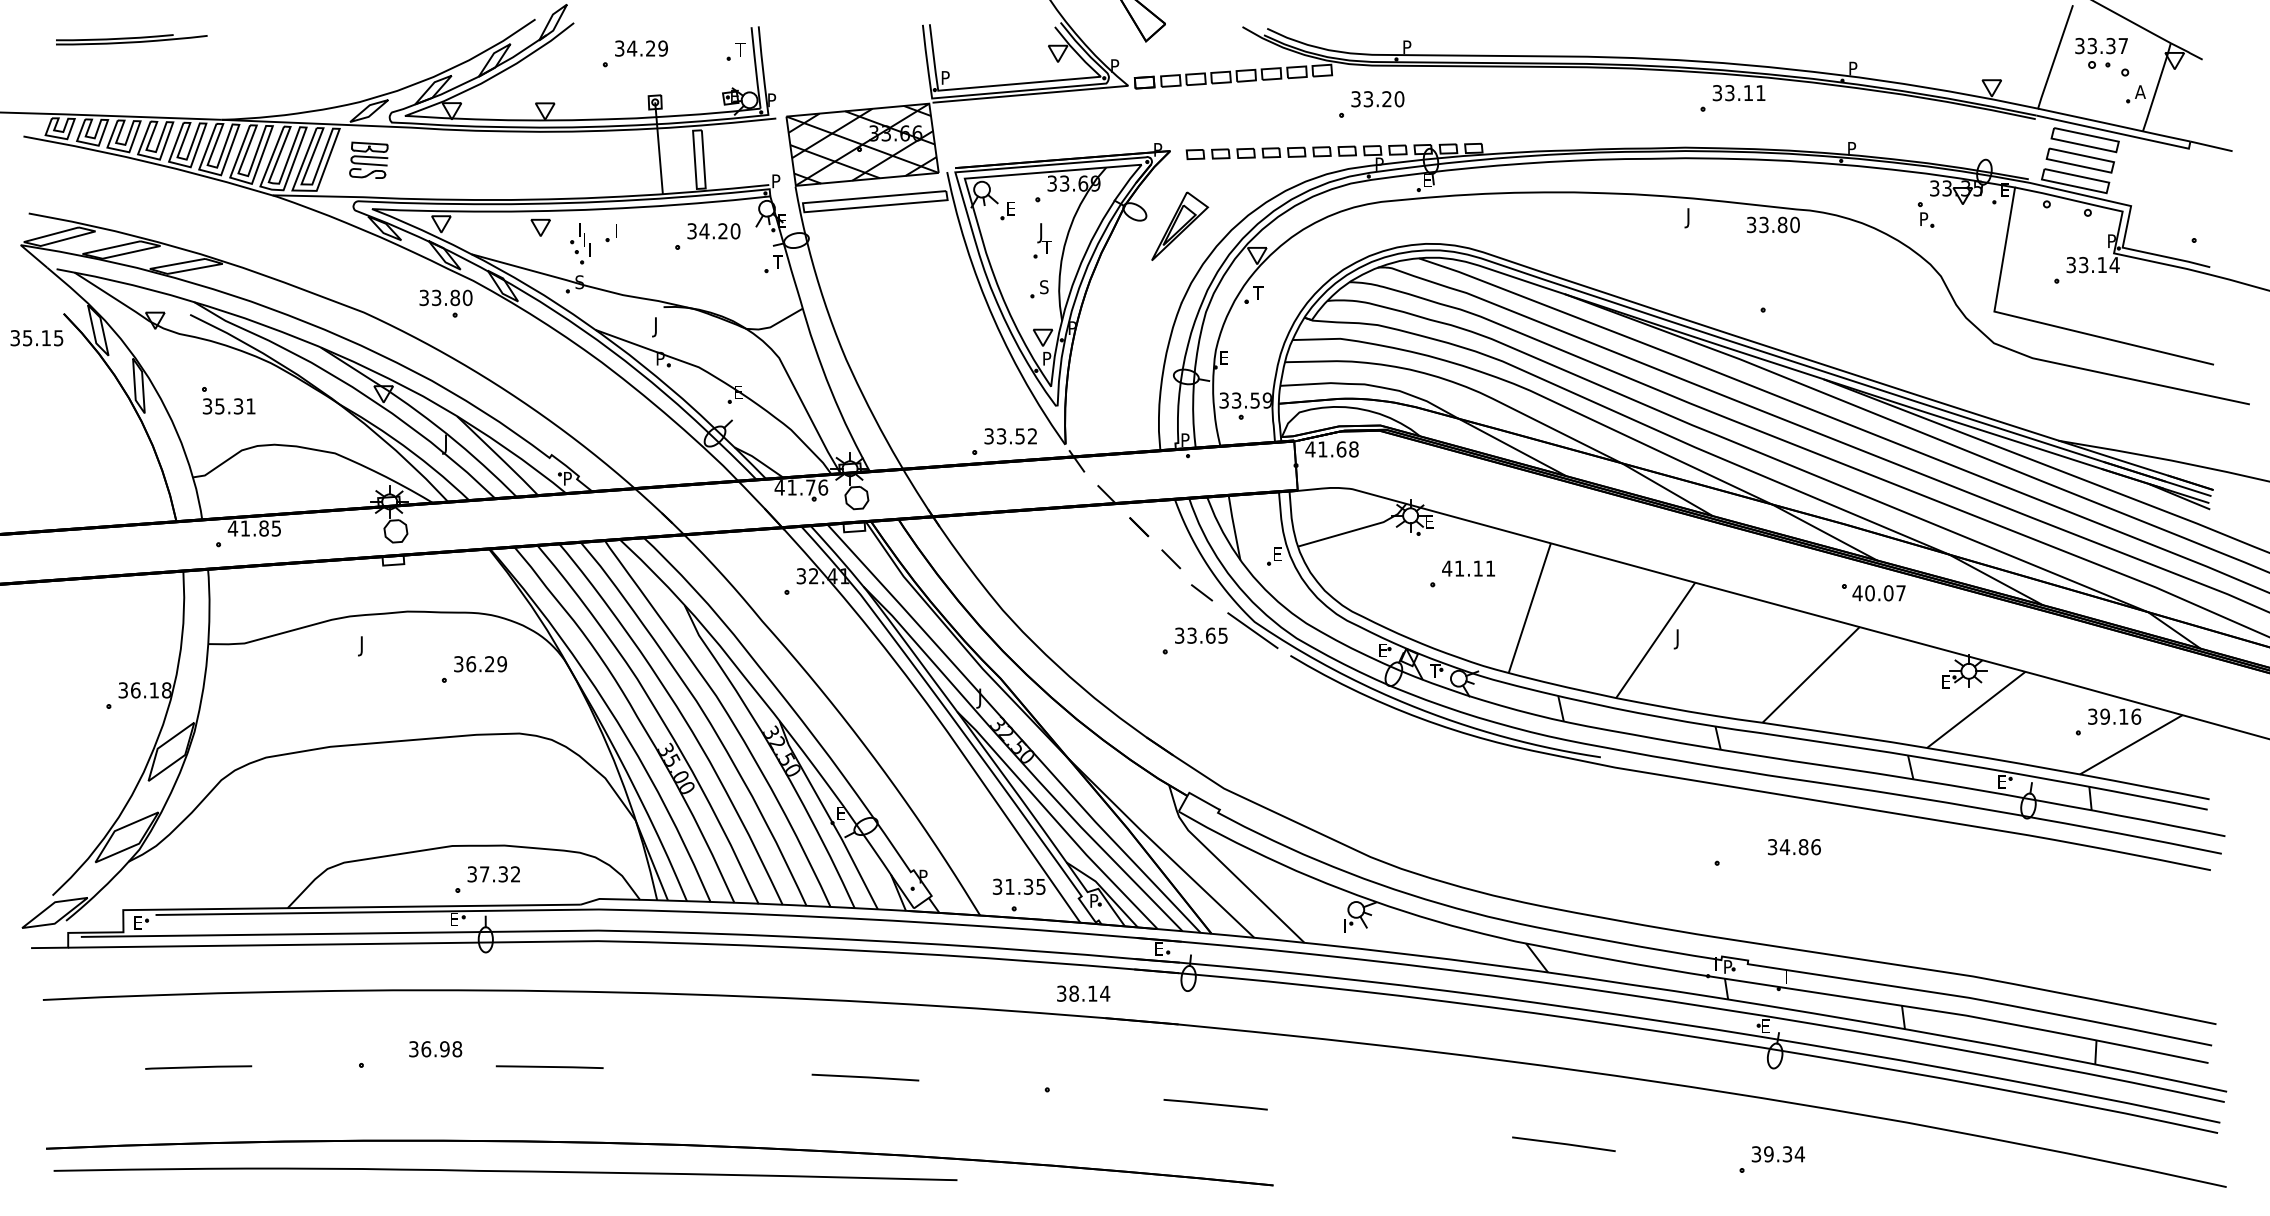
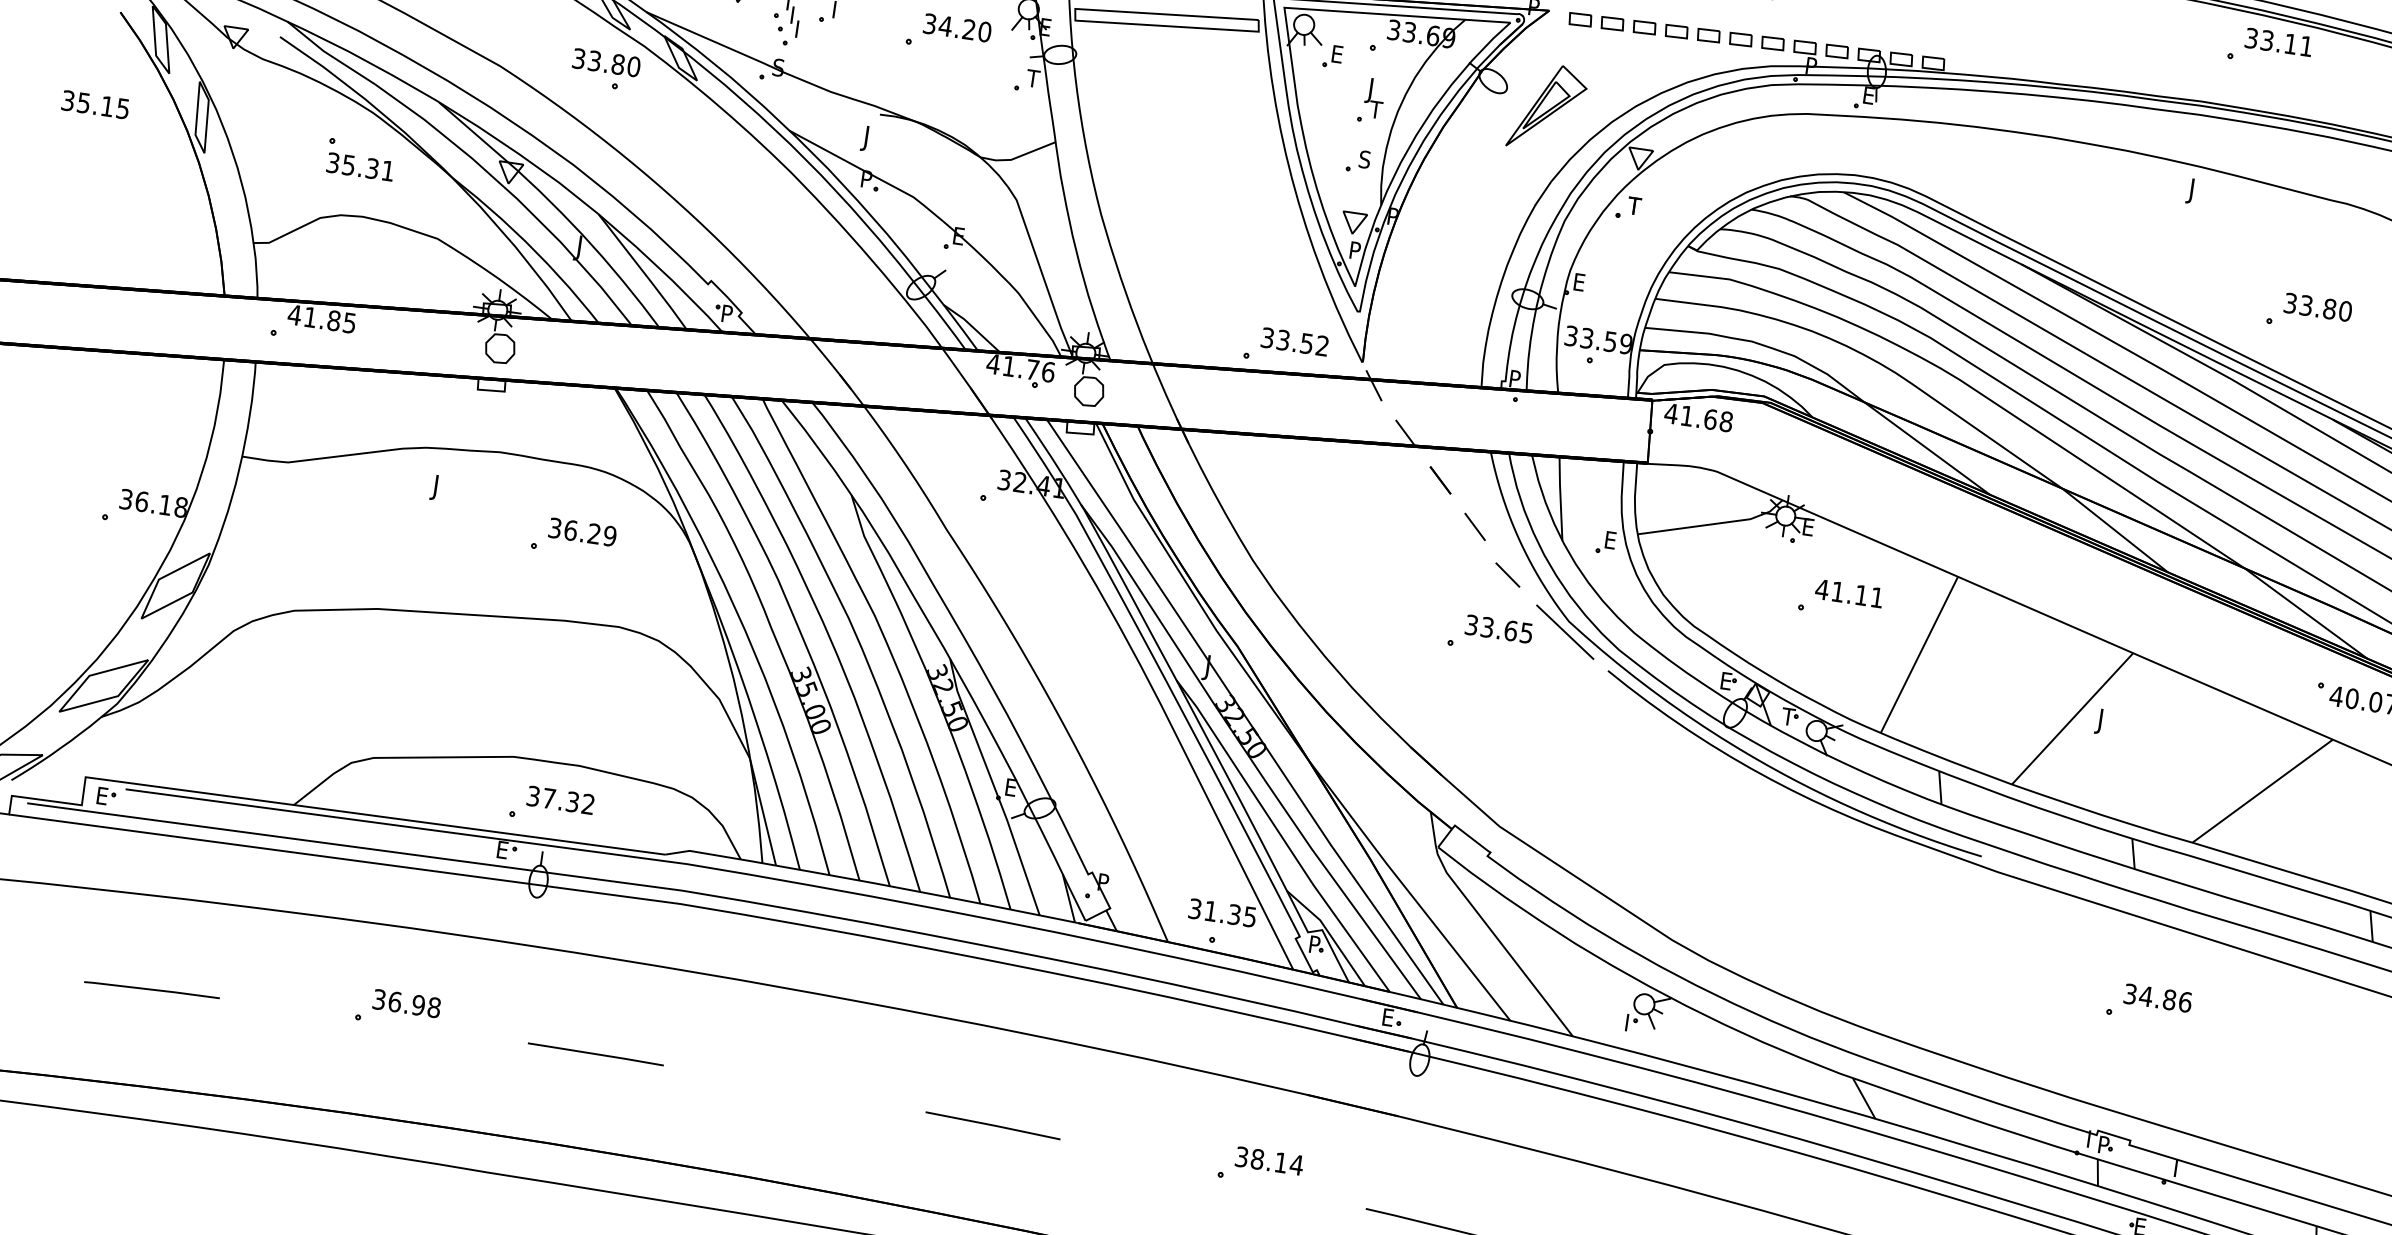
text: (1773, 224) -> (2318, 306), moved
text: (36, 338) -> (94, 105), moved
part: (228, 400) -> (360, 159), moved
text: (1794, 847) -> (2158, 998), moved
text: (1083, 993) -> (1269, 1160), moved
text: (435, 1049) -> (406, 1003), moved

